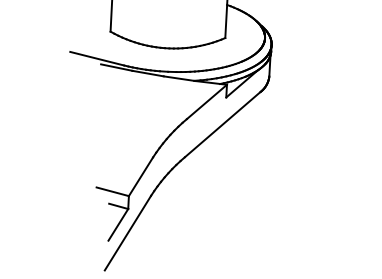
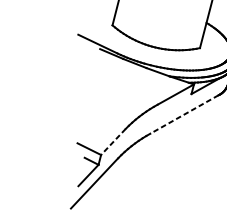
line: (222, 124) -> (184, 114), solid -> dashed
line: (141, 176) -> (113, 141), solid -> dashed

